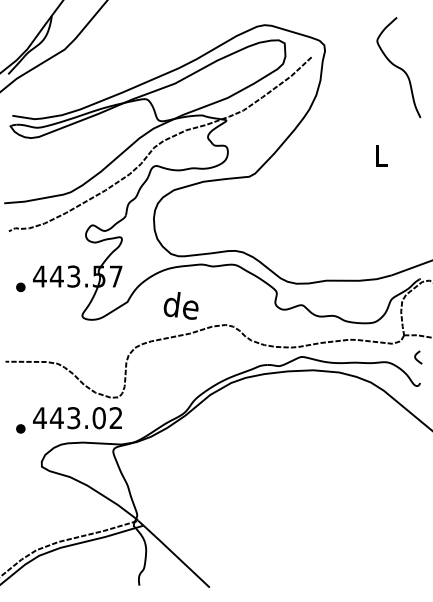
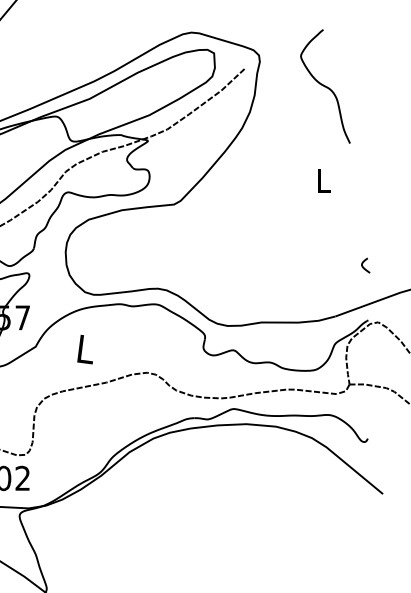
curve: (398, 67) -> (325, 86), moved
text: (180, 305) -> (95, 350), de -> L
curve: (416, 357) -> (363, 265), moved

